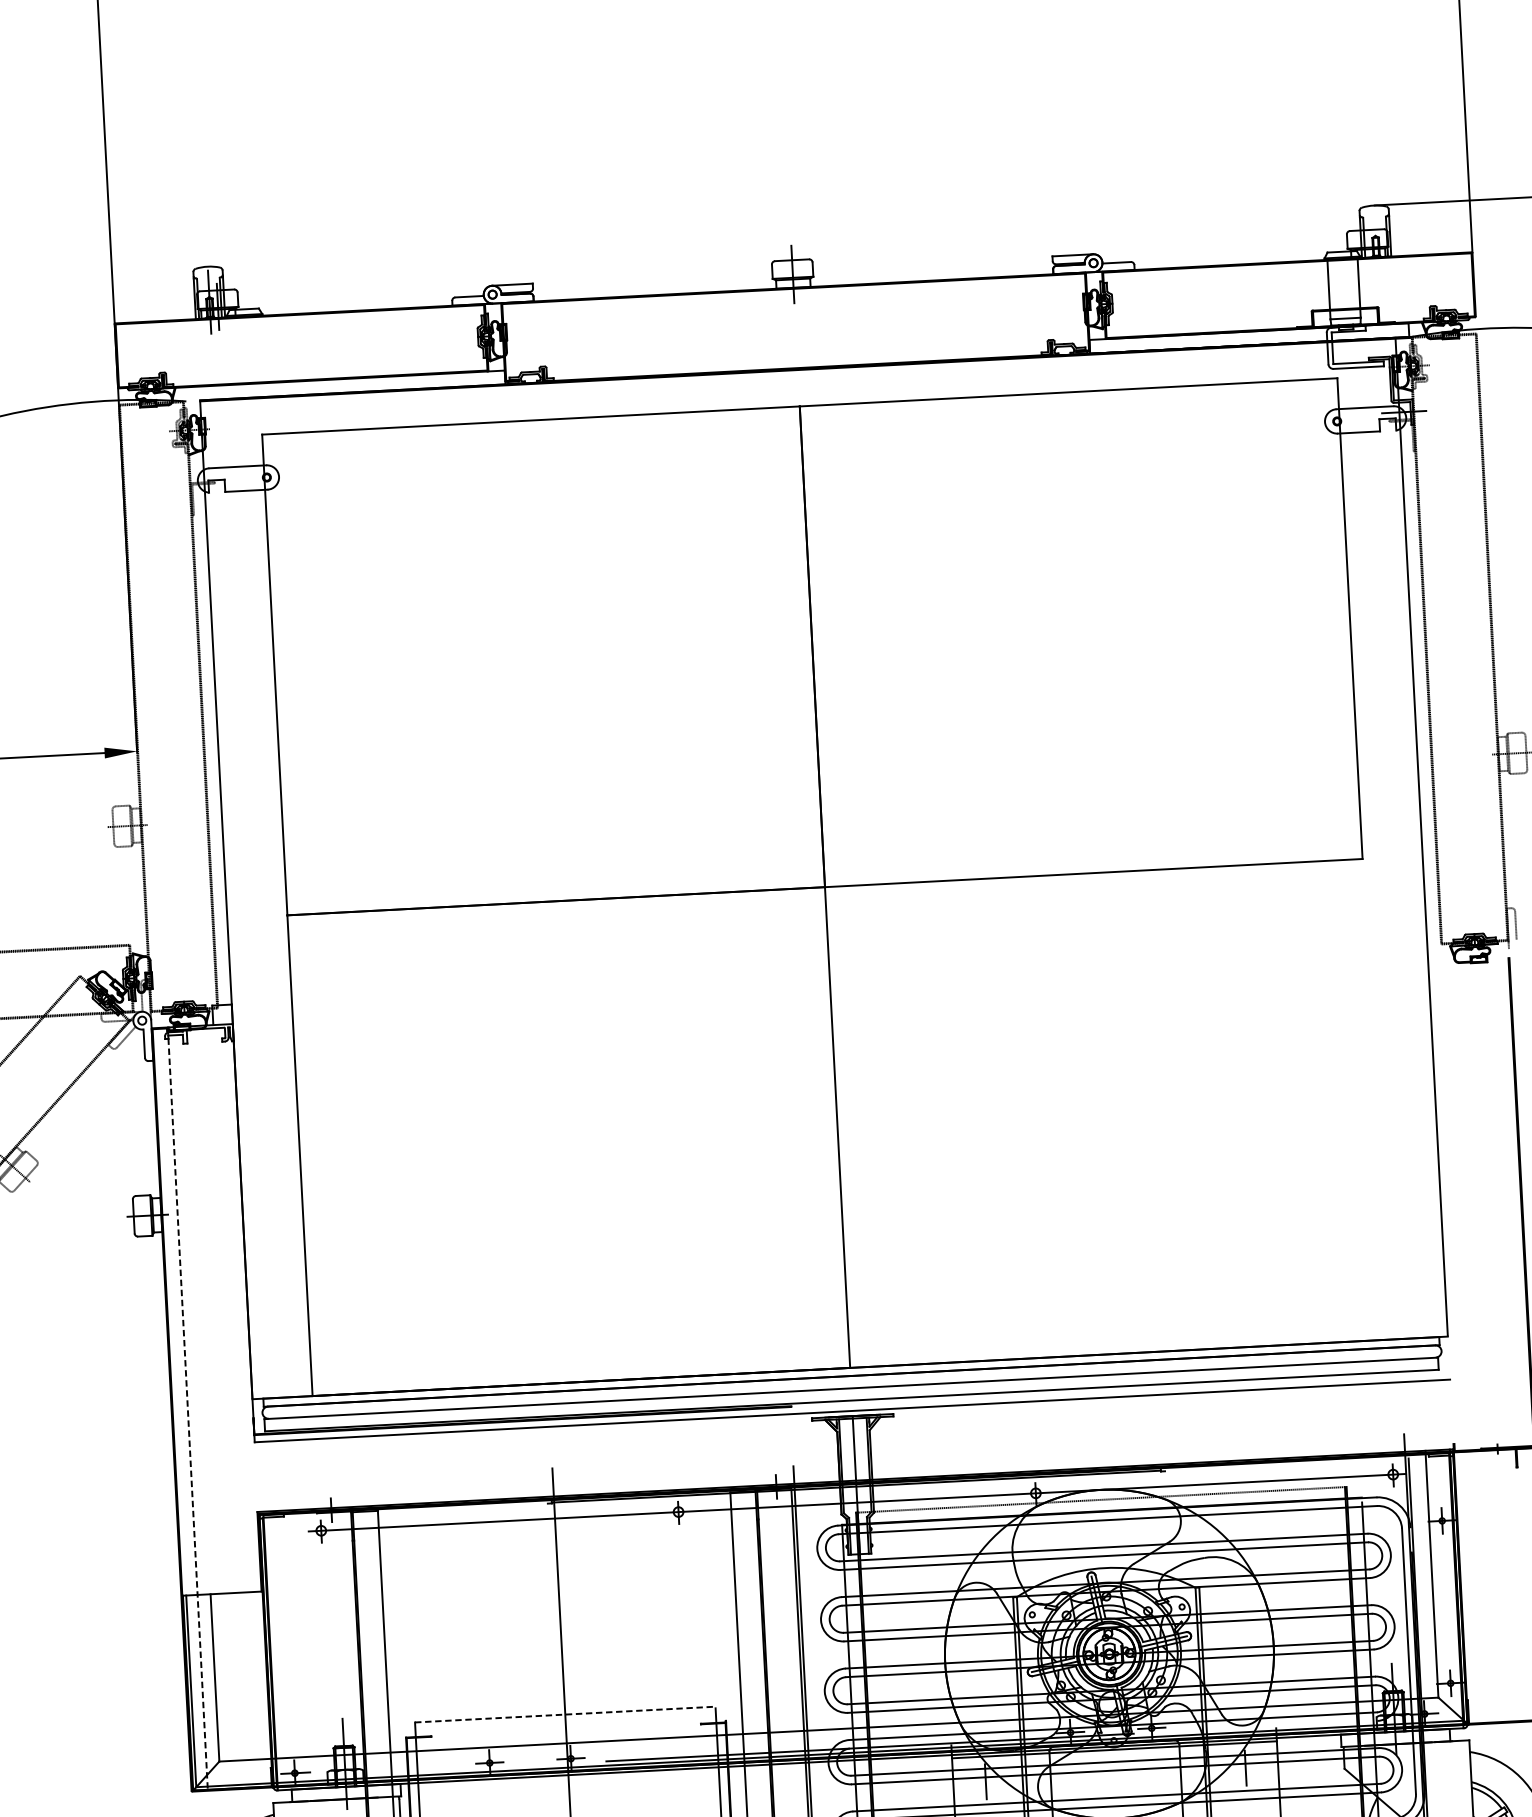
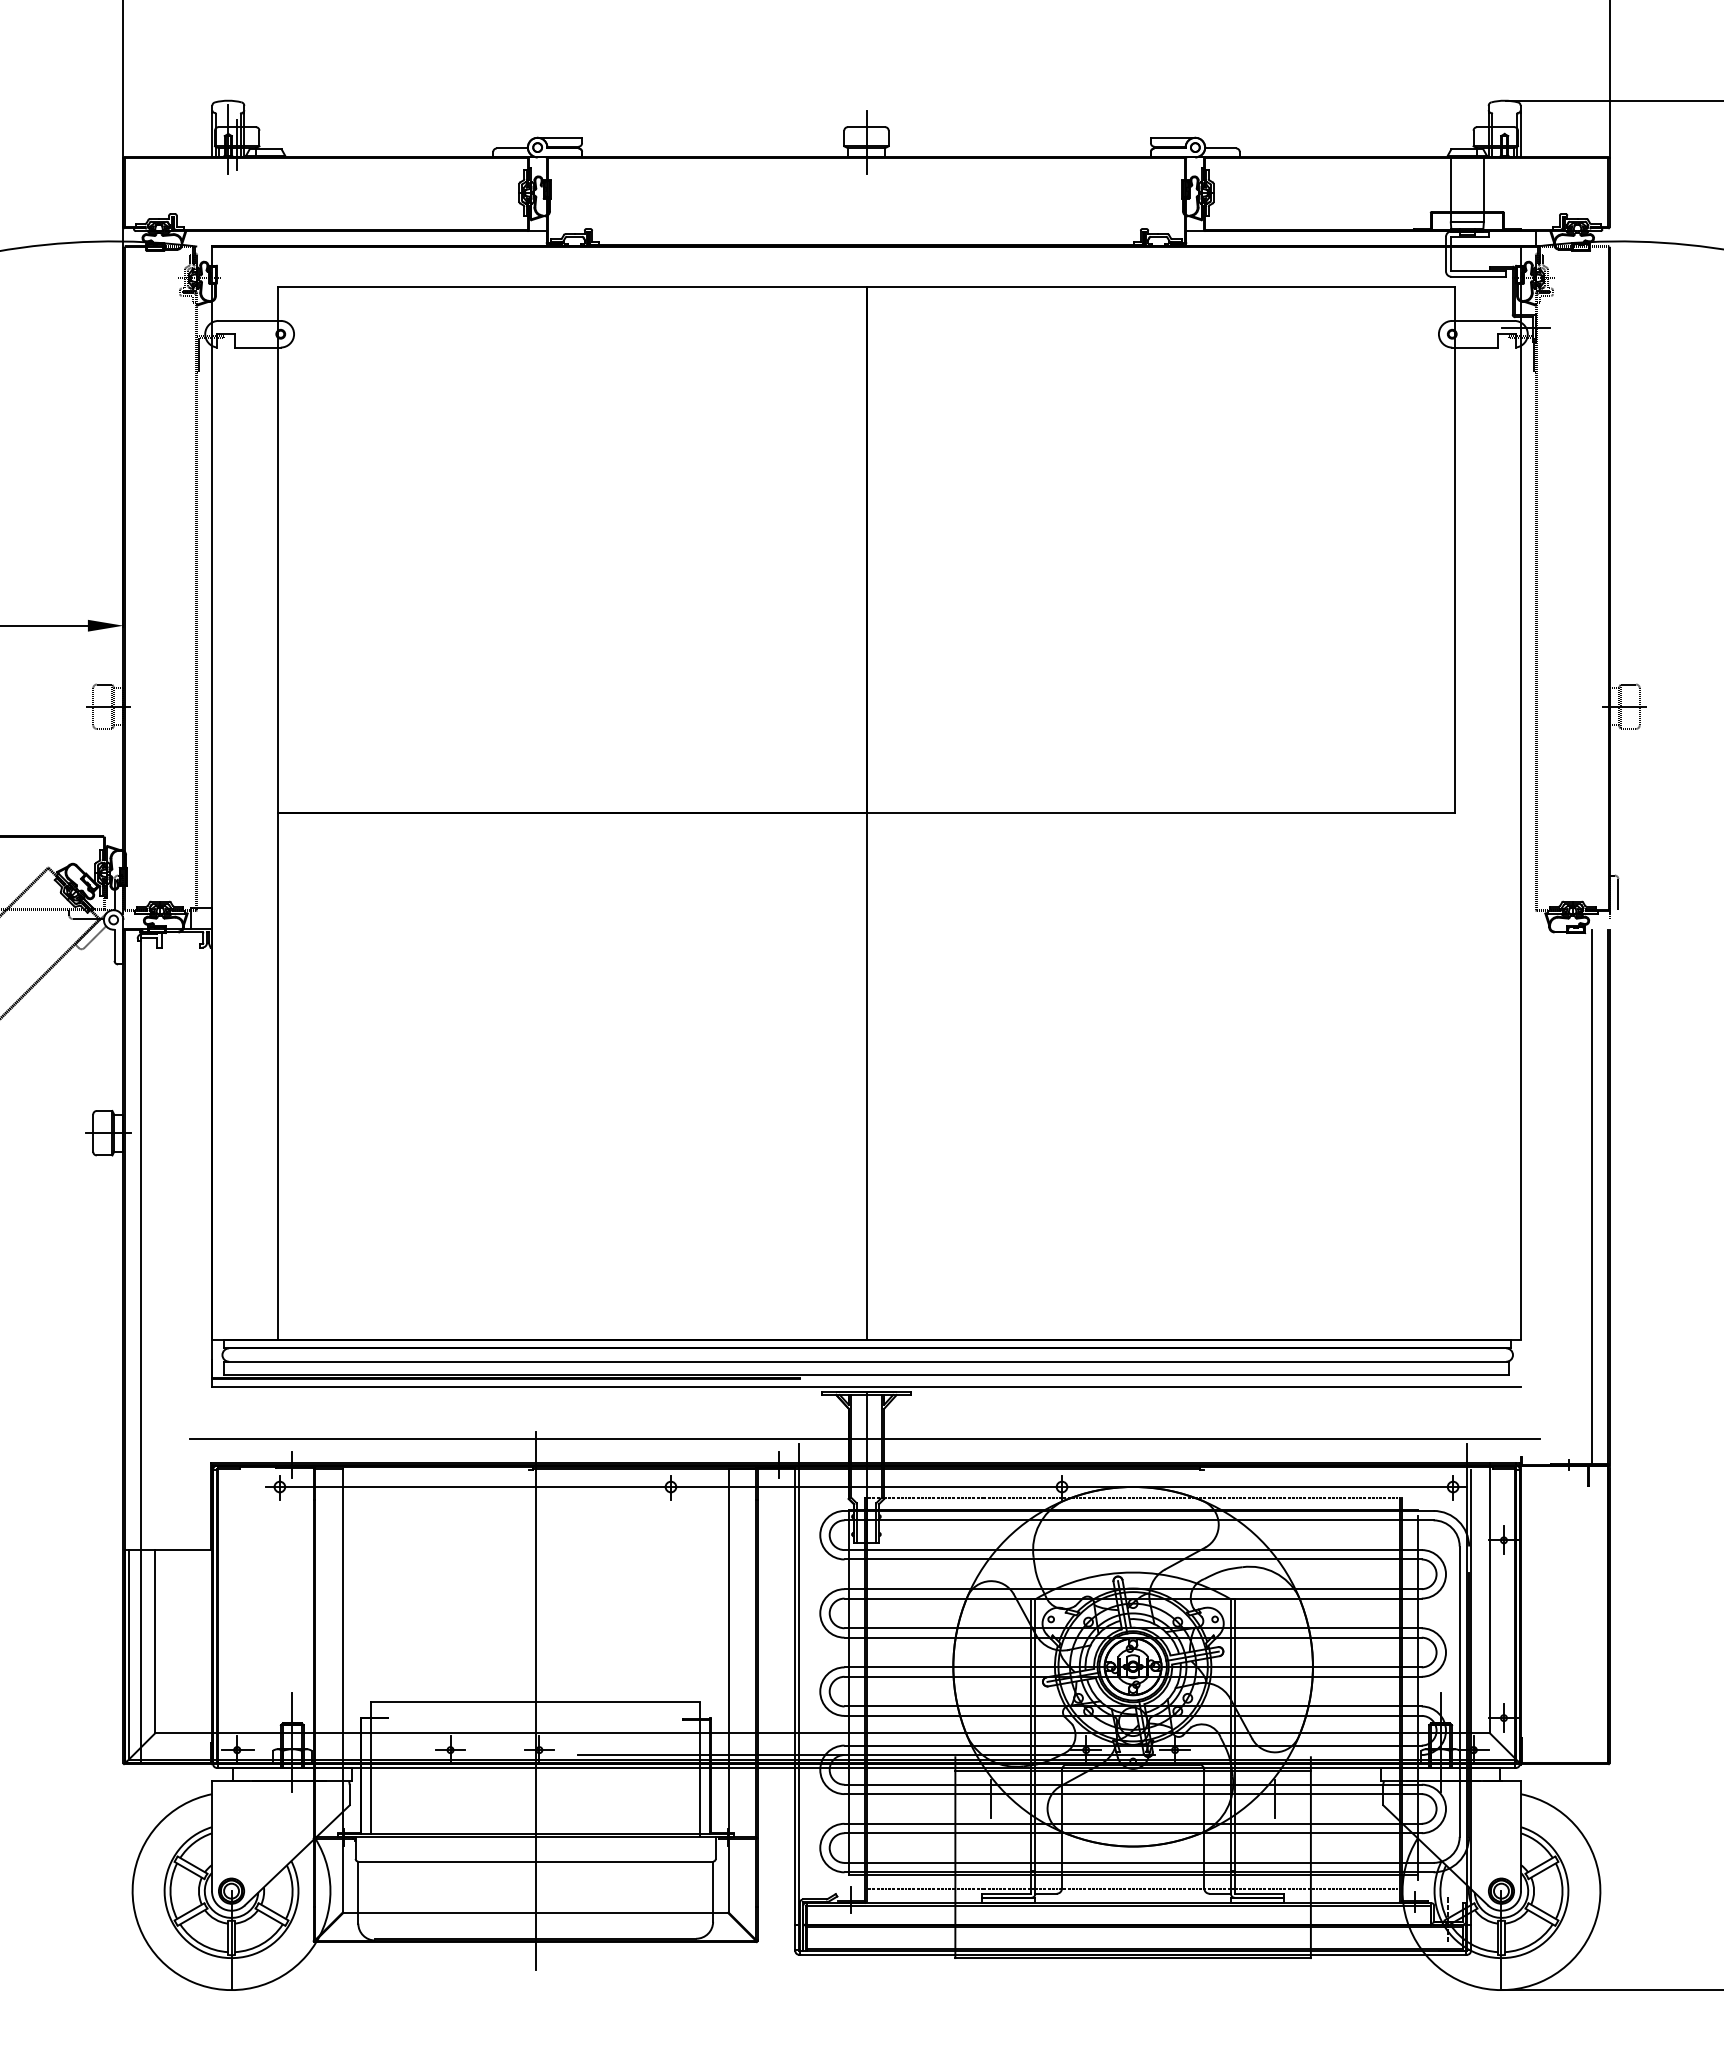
line: (1505, 1202) -> (1591, 1196), added
line: (188, 1409) -> (141, 1346), dashed -> solid
line: (854, 1459) -> (865, 1439), added
line: (565, 1714) -> (536, 1701), dashed -> solid

